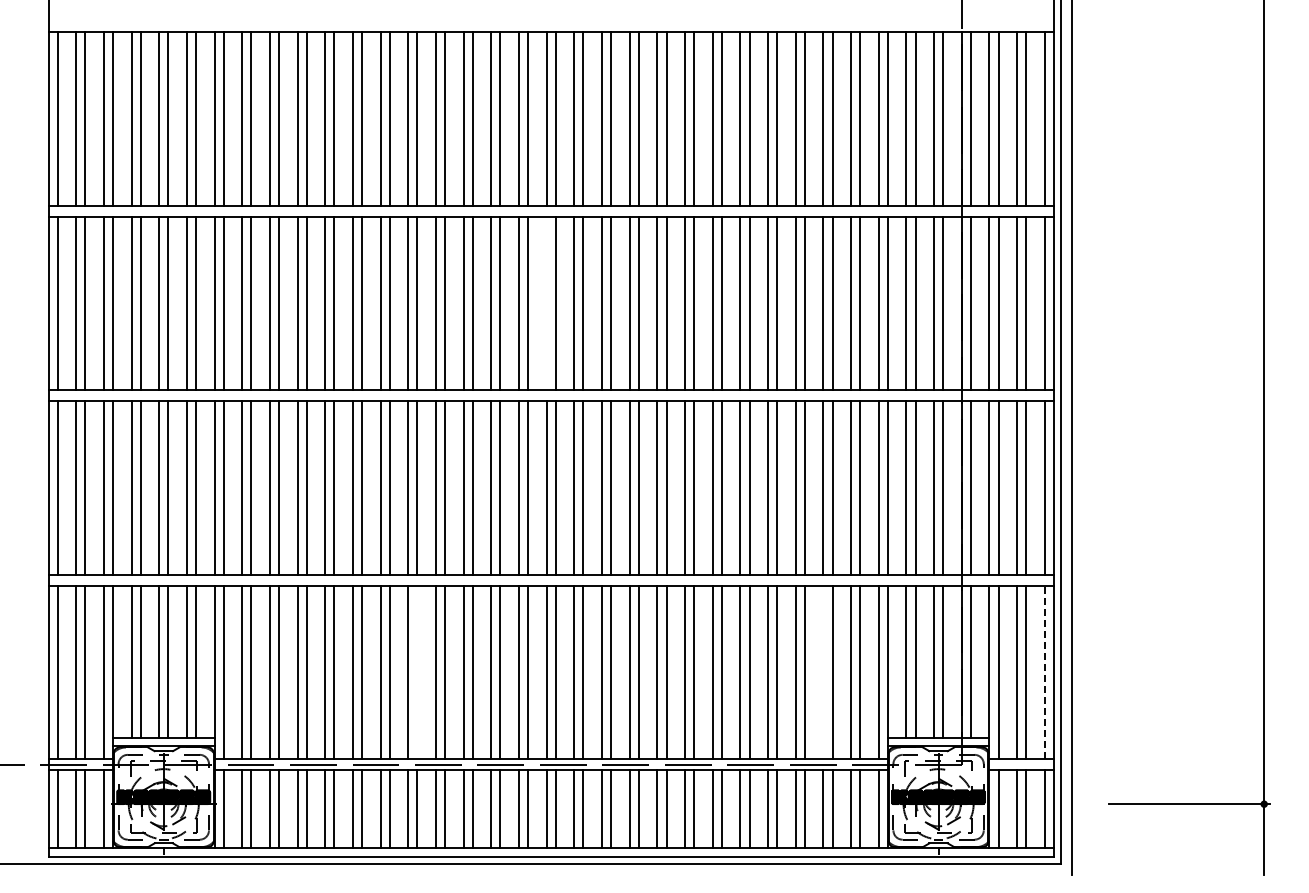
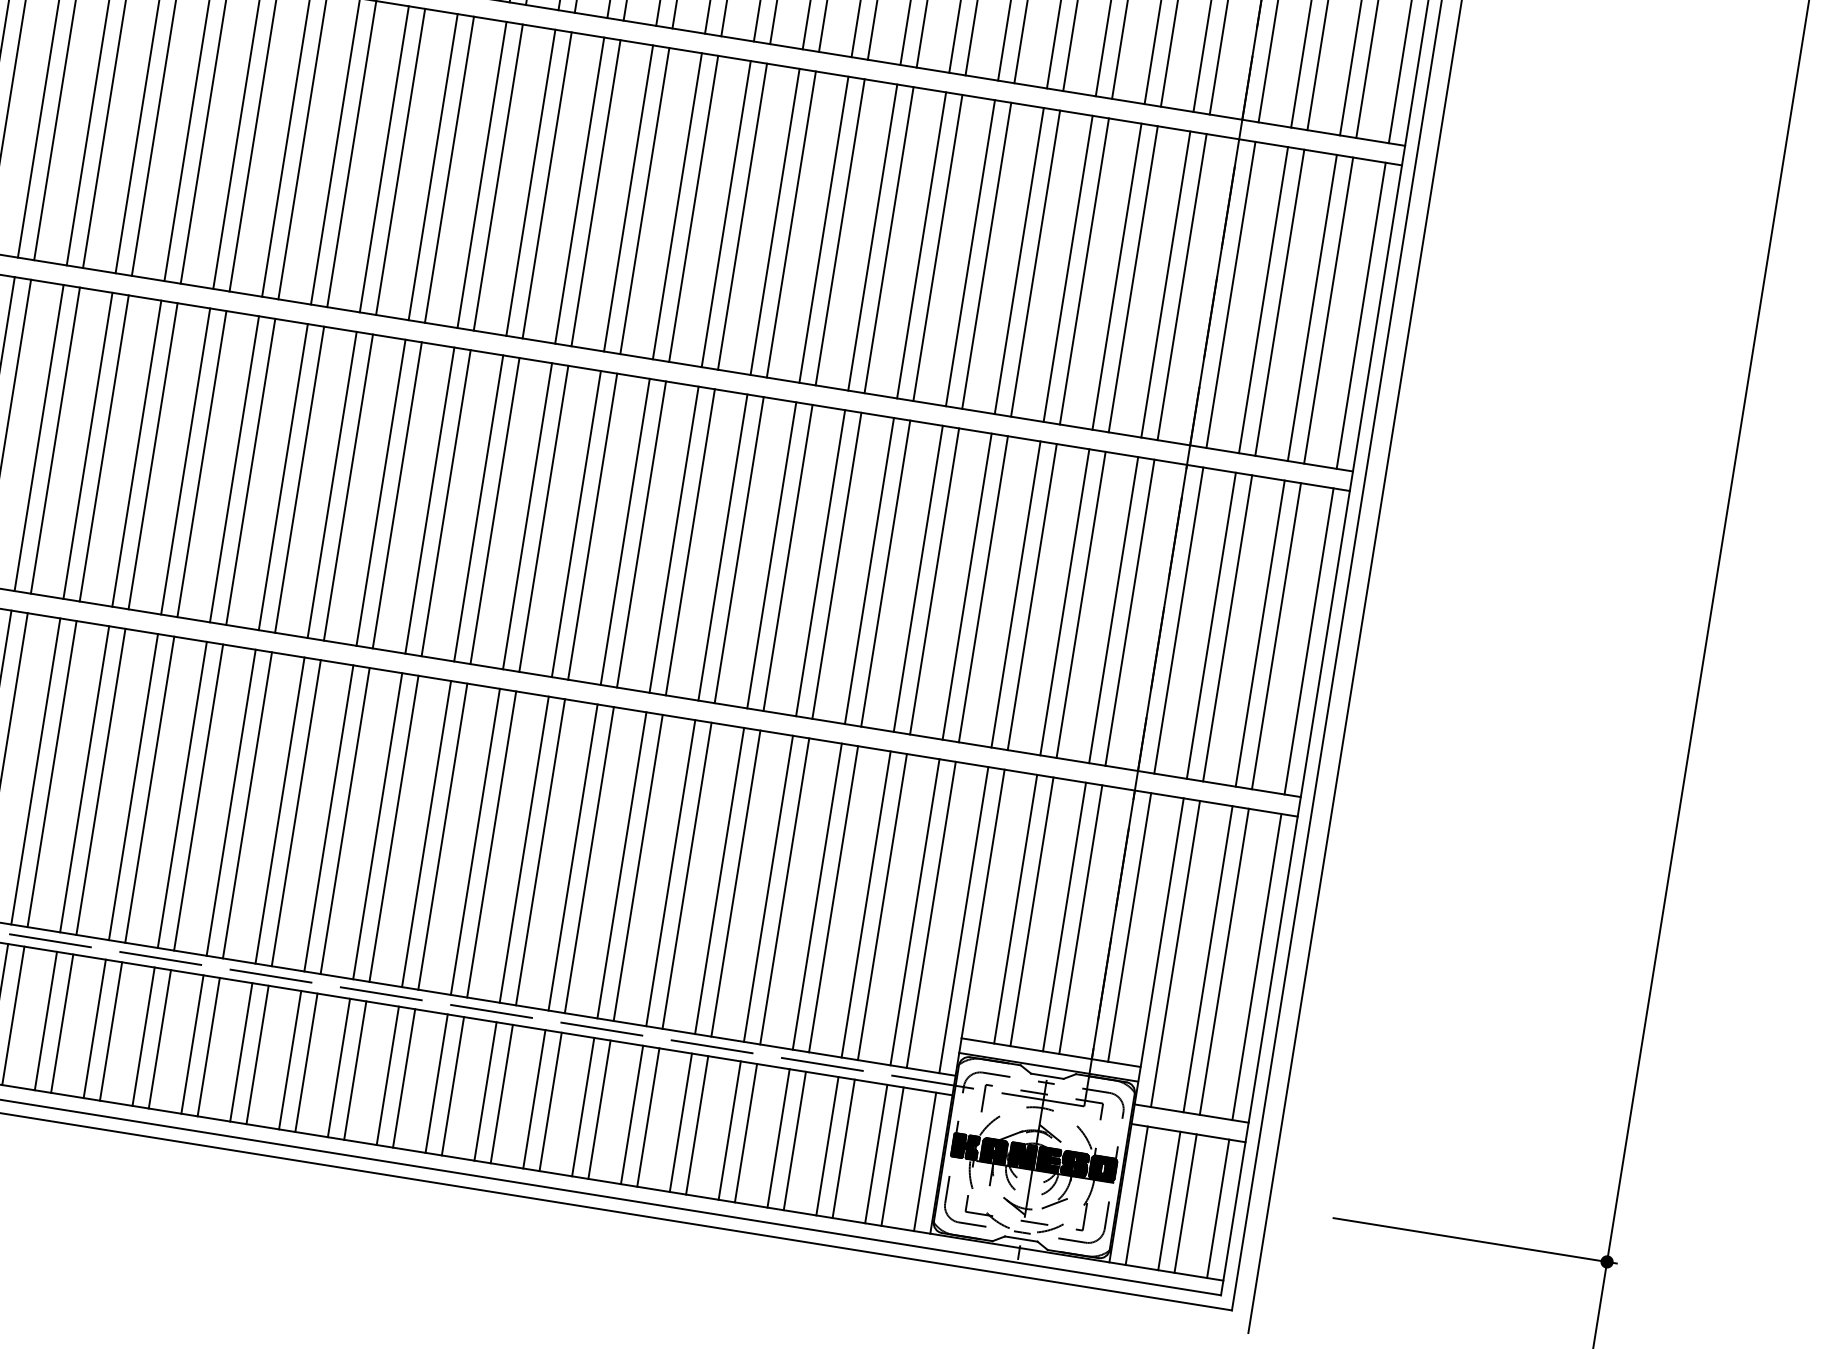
line: (546, 303) -> (481, 175), added
line: (417, 672) -> (149, 790), added
line: (823, 672) -> (866, 904), added
line: (1044, 672) -> (1256, 967), dashed -> solid

